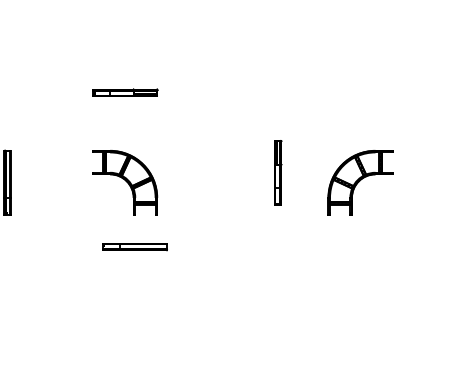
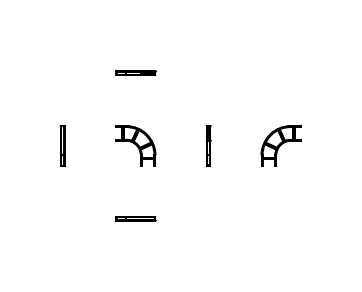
part: (125, 91) -> (135, 72), moved
part: (278, 172) -> (208, 145), moved
part: (134, 246) -> (135, 218), moved

